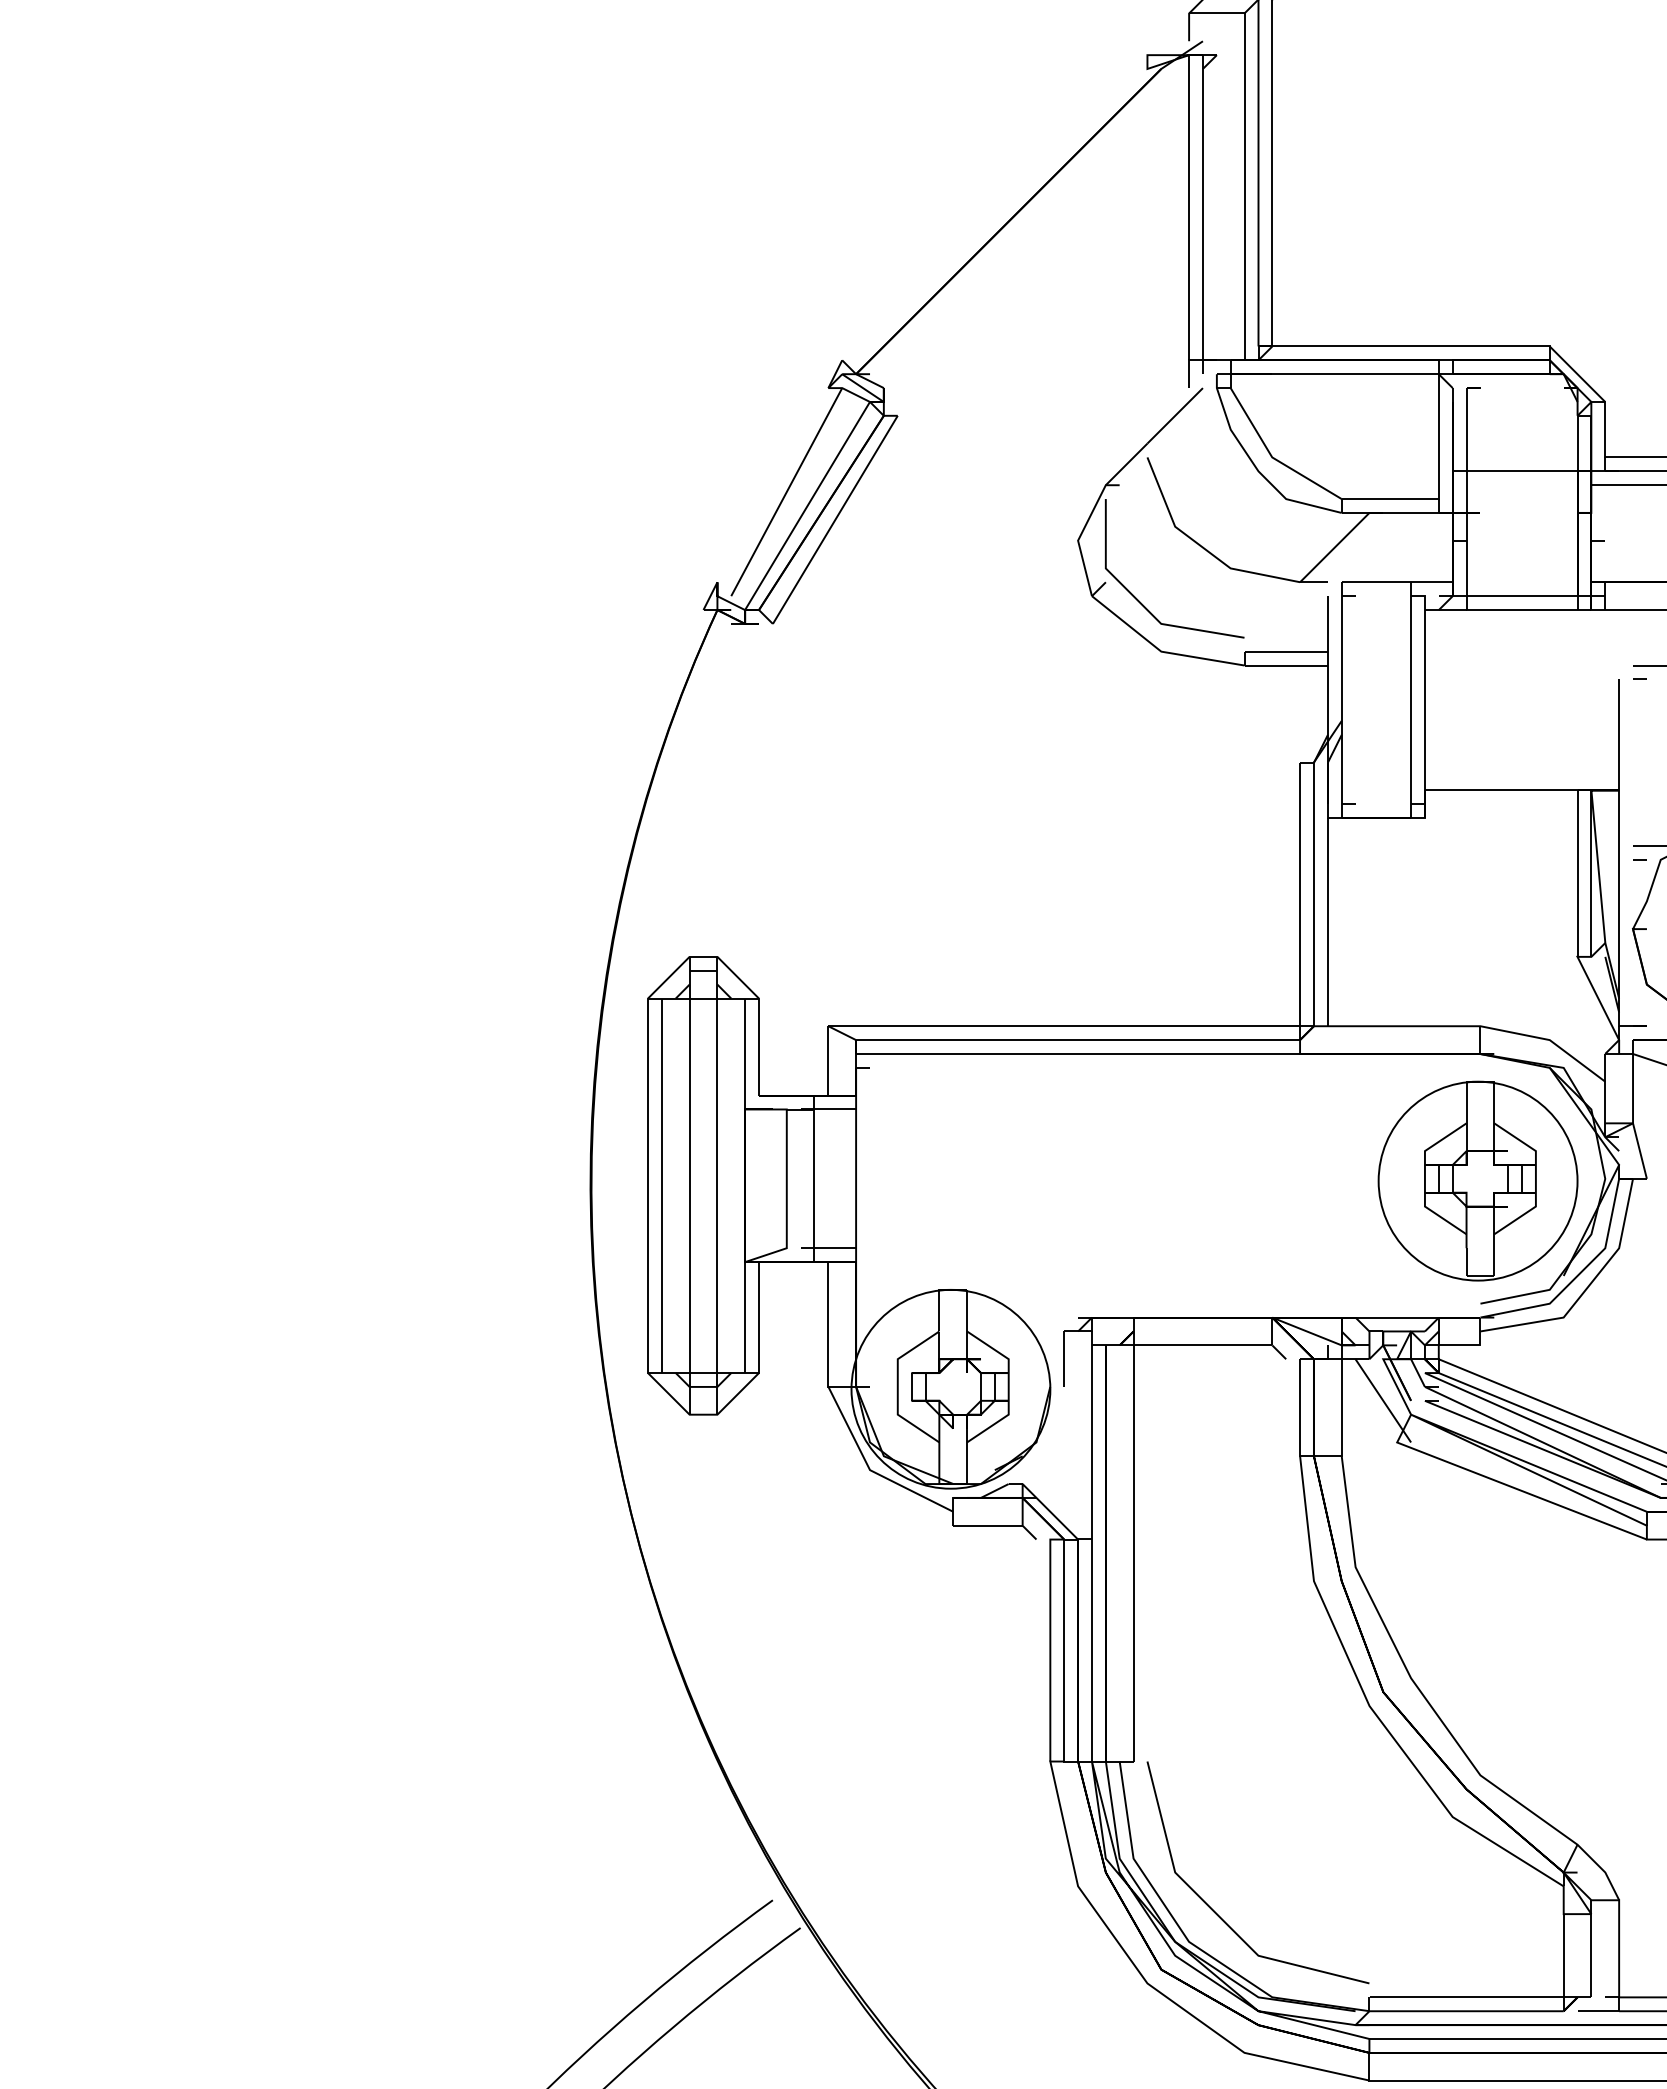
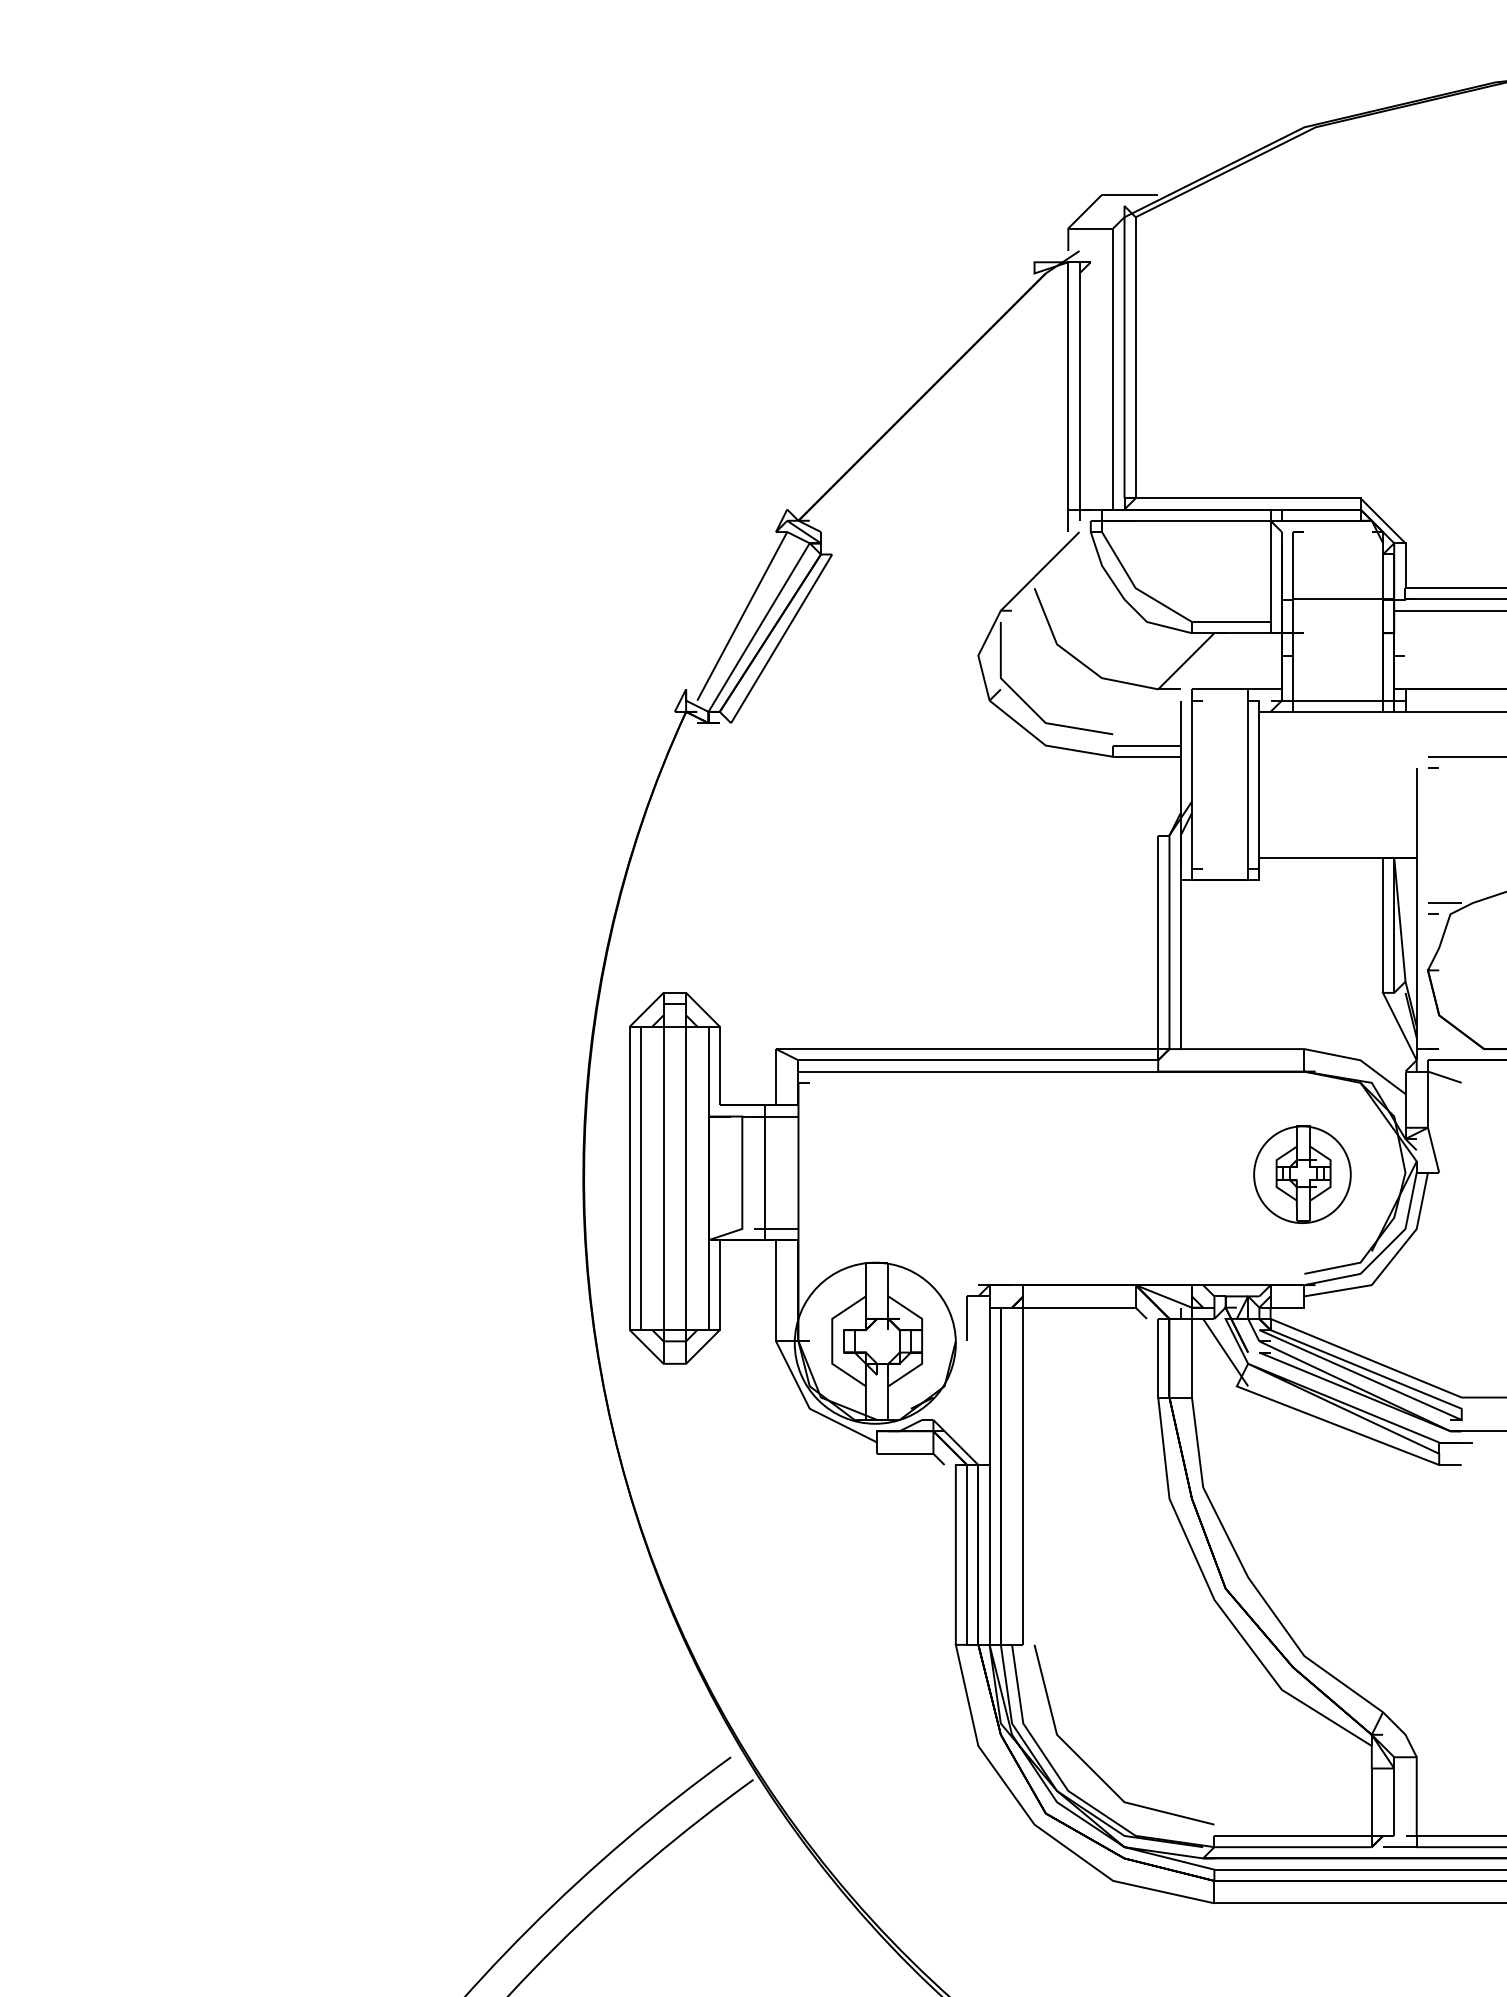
part: (1478, 1181) -> (1302, 1174), size x0.6

